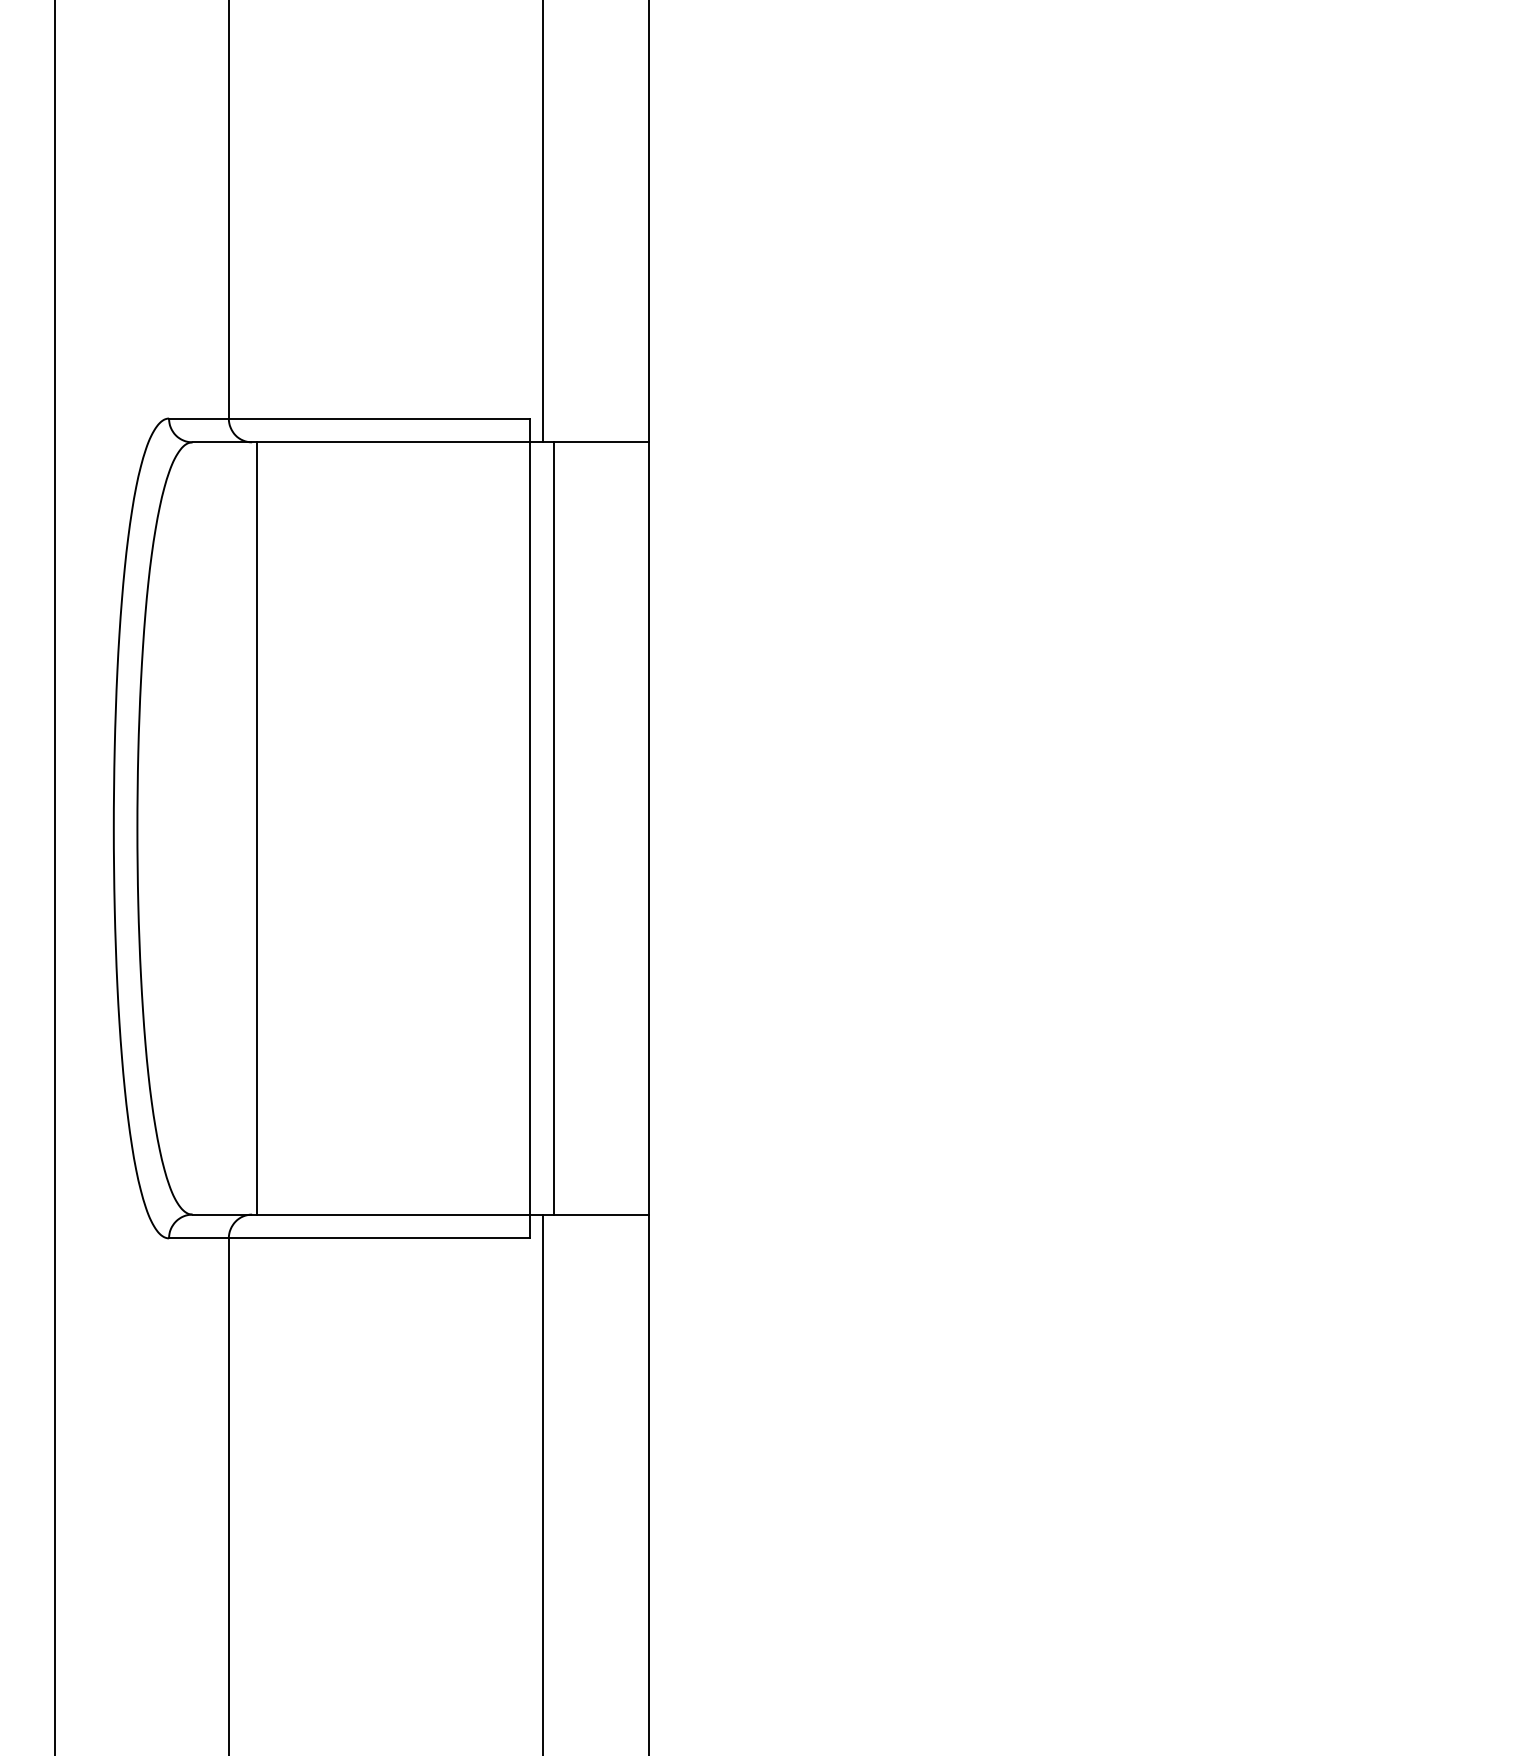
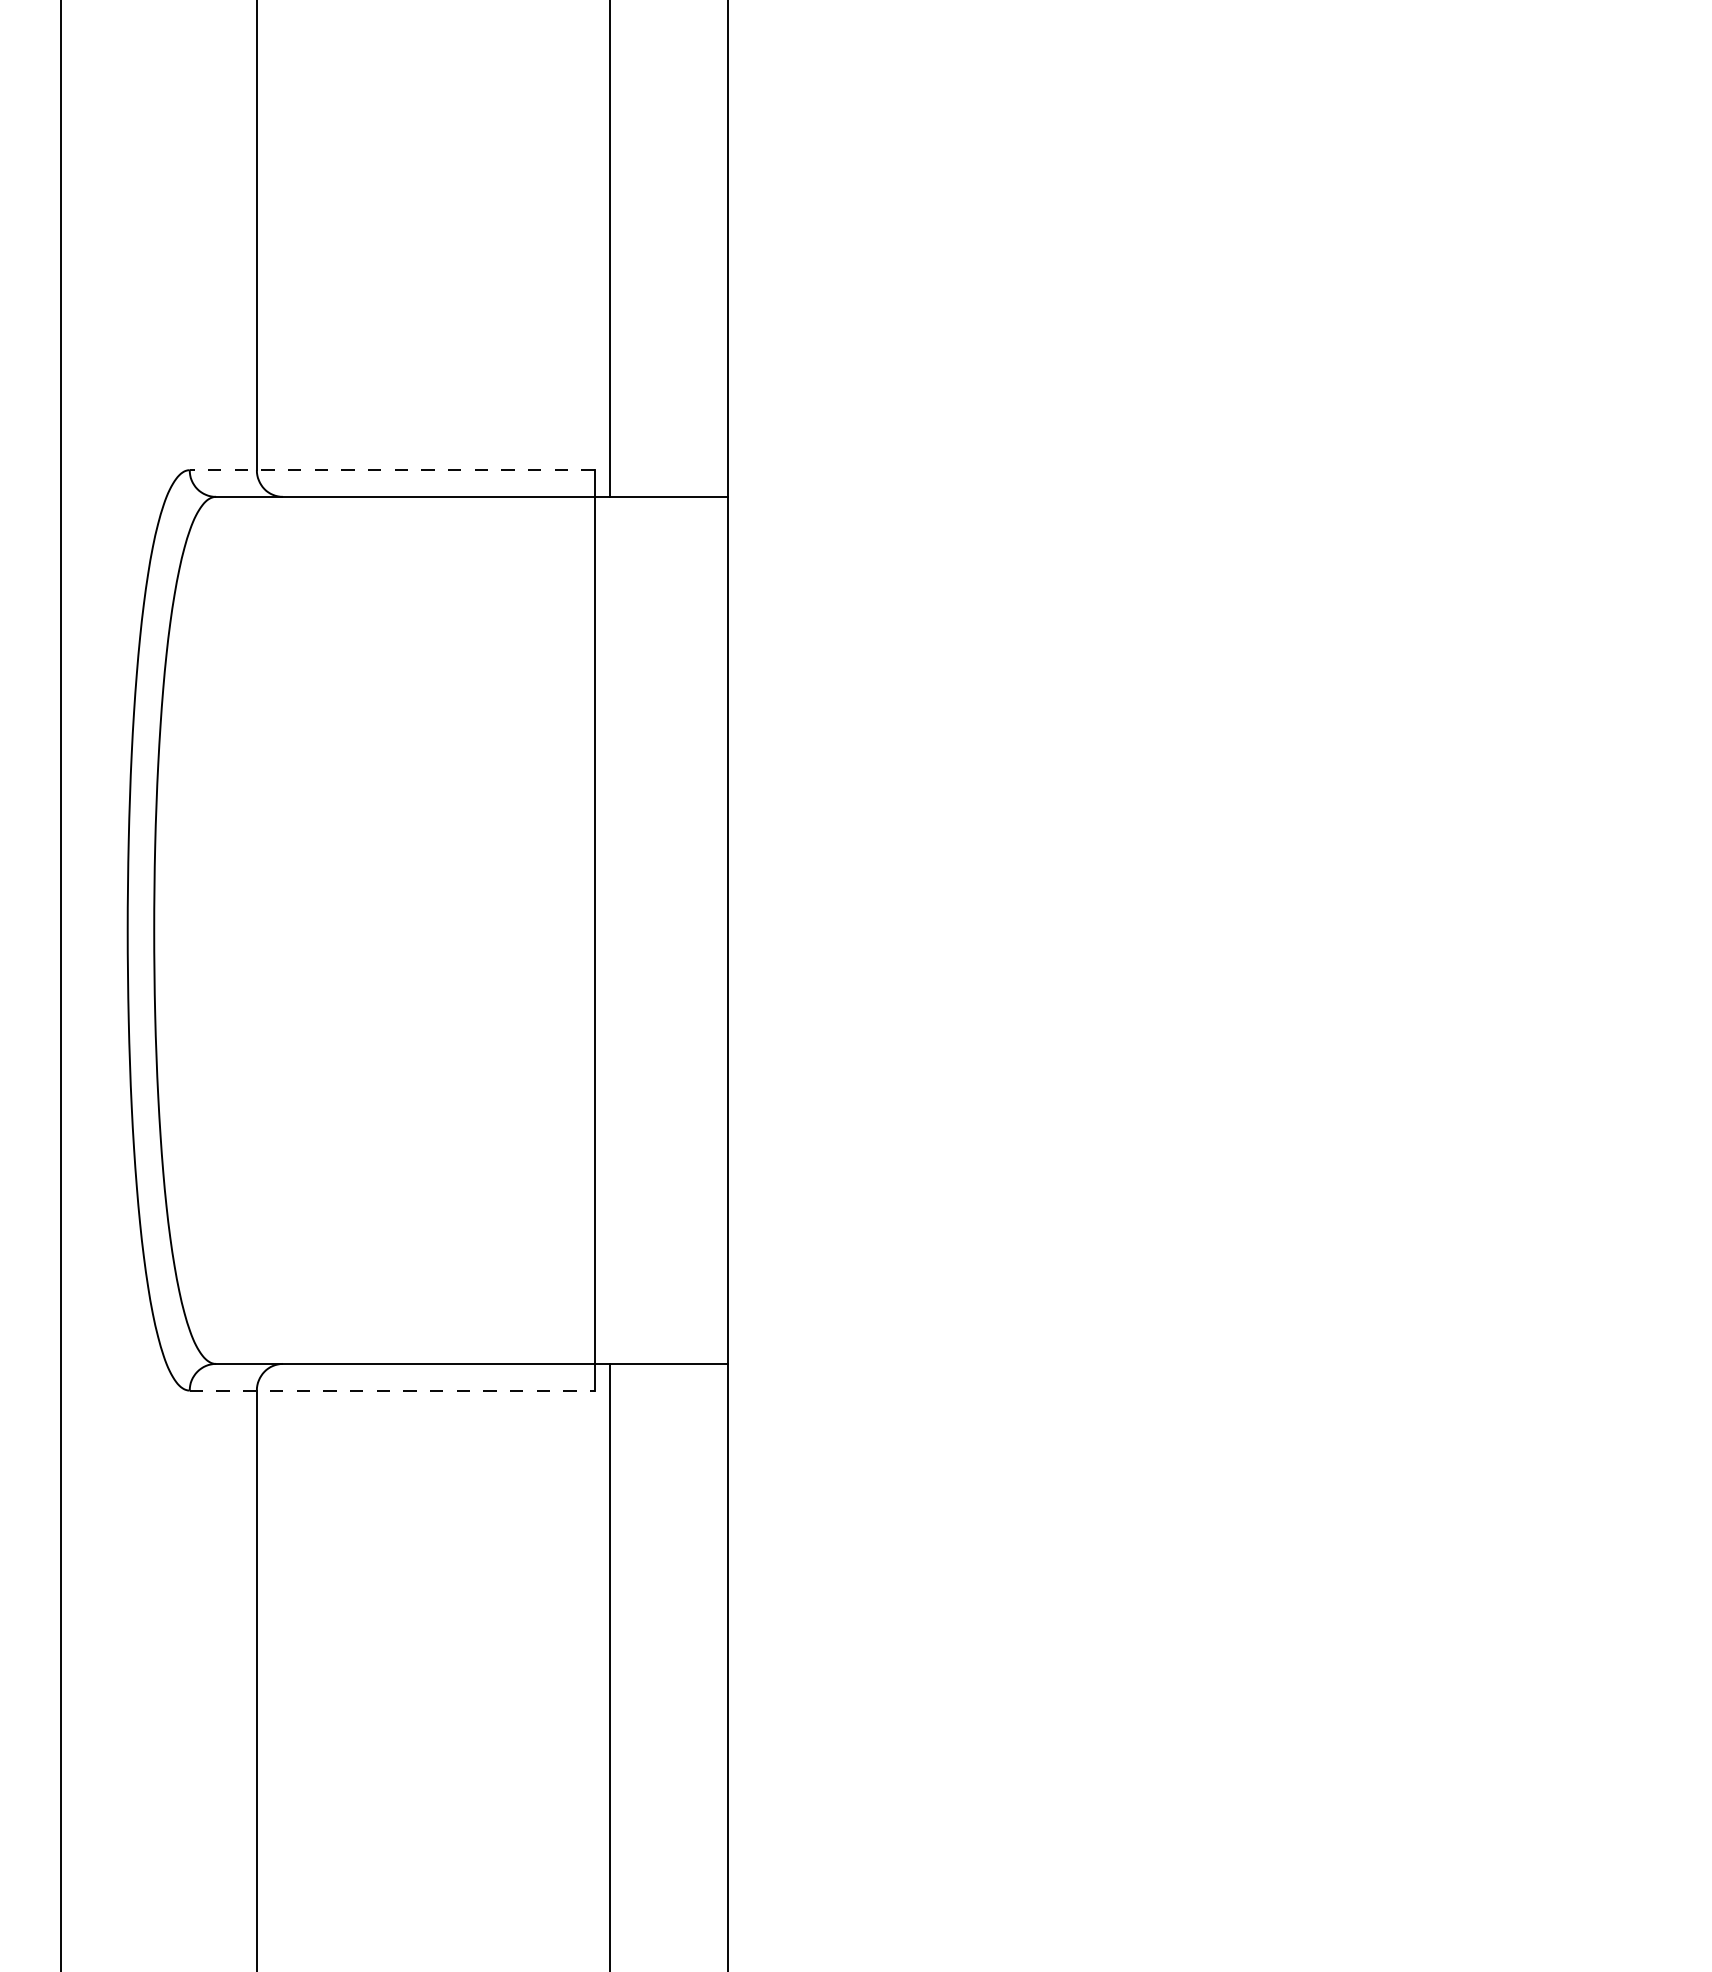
line: (348, 418) -> (391, 470), solid -> dashed
line: (256, 827) -> (287, 929), removed
line: (553, 827) -> (621, 929), removed
line: (349, 1238) -> (392, 1390), solid -> dashed

